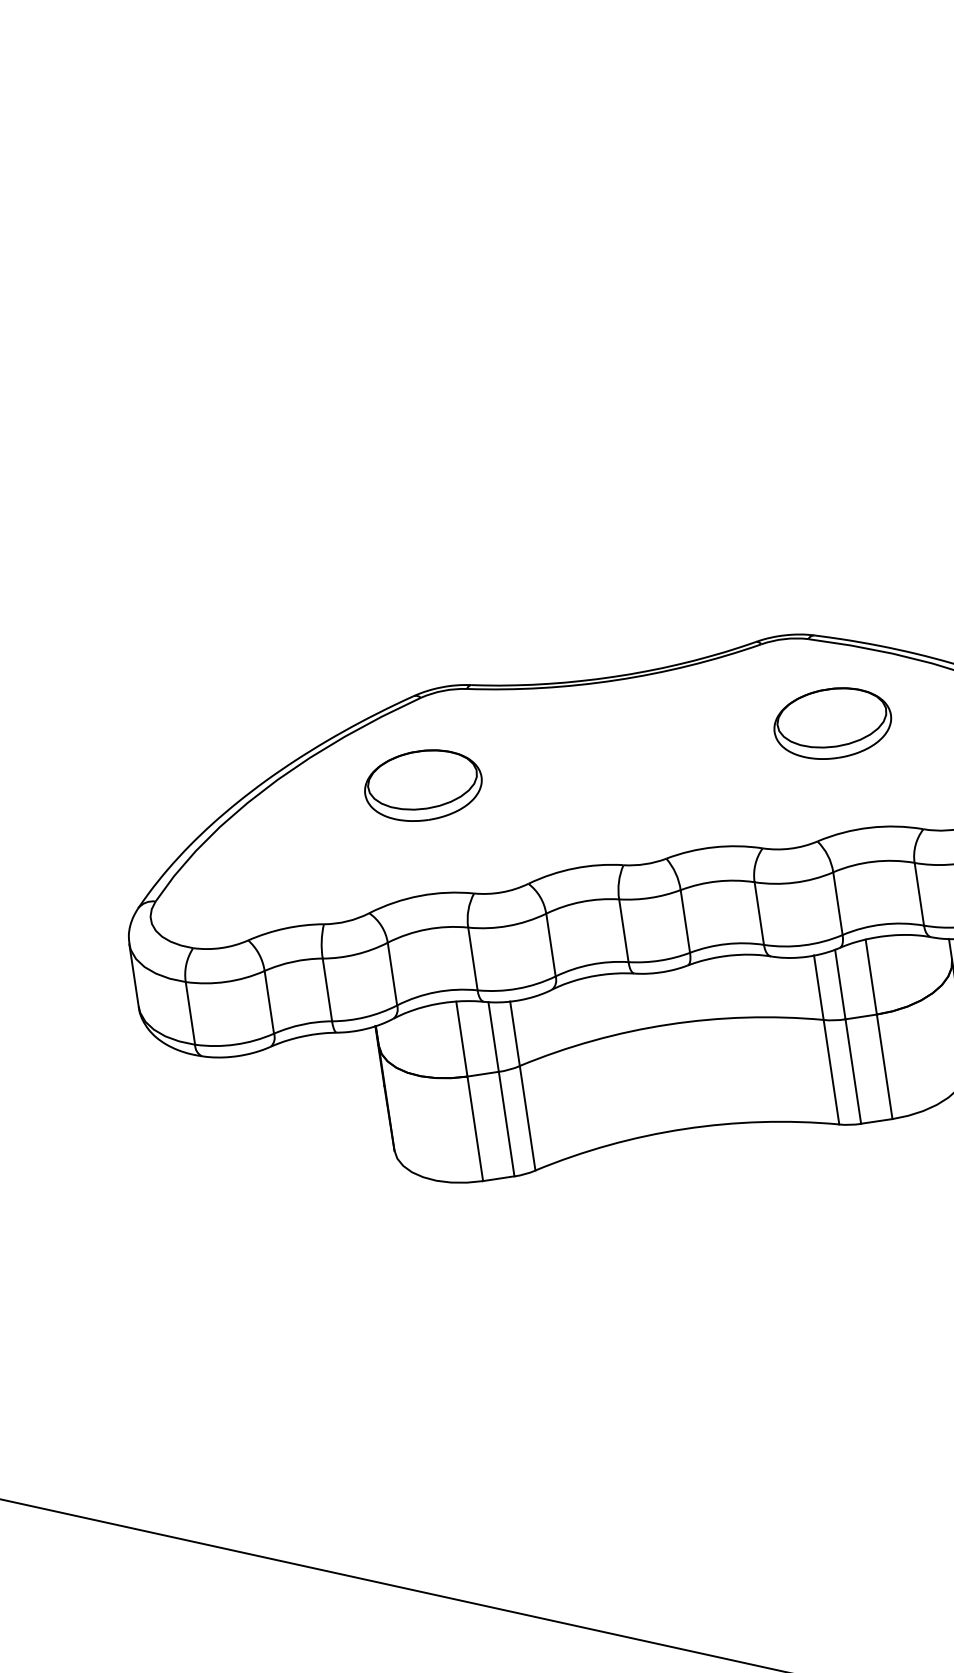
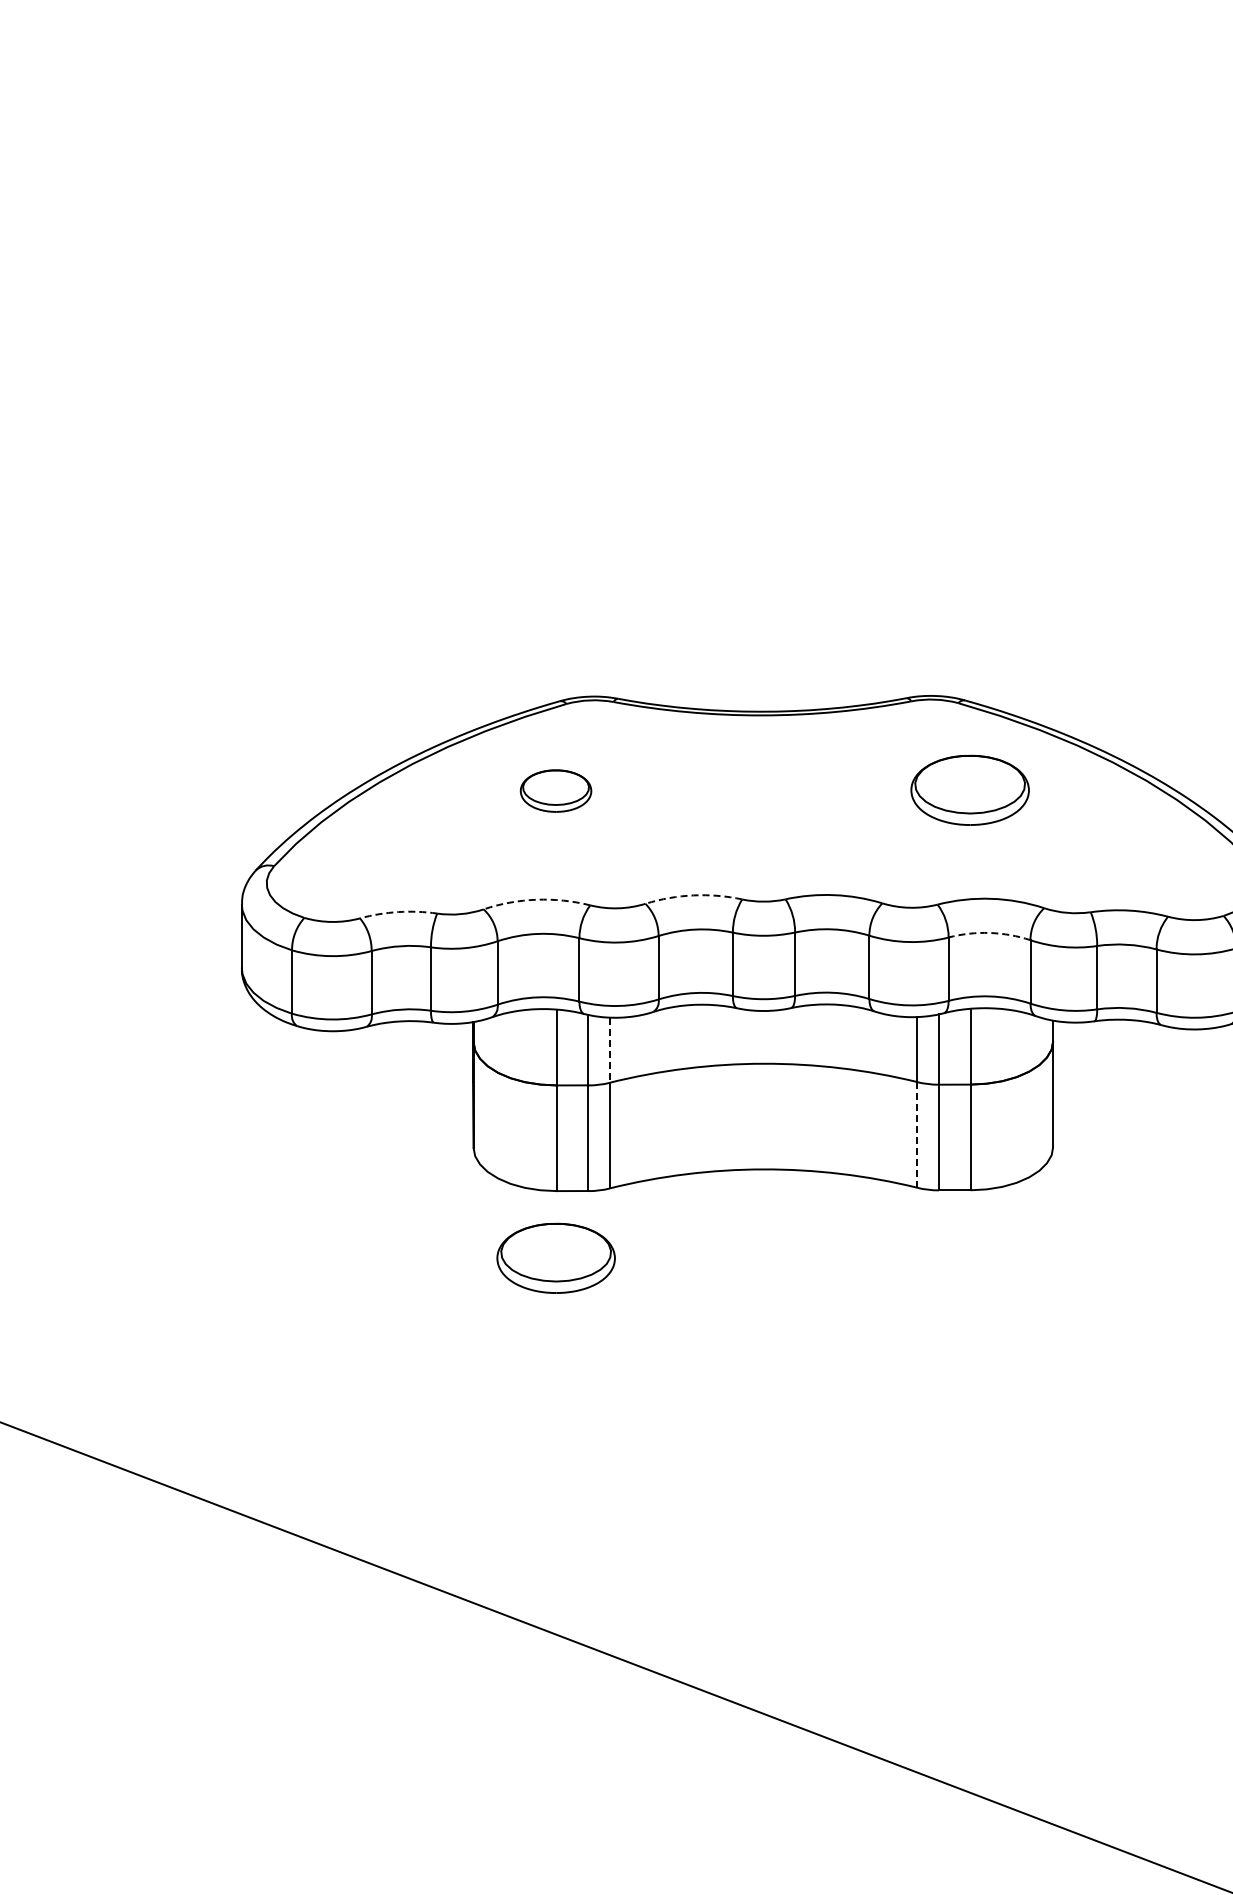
part: (422, 785) -> (555, 790), size x0.6
arc: (872, 861) -> (989, 932), solid -> dashed
arc: (574, 868) -> (693, 895), solid -> dashed
arc: (420, 895) -> (536, 899), solid -> dashed
arc: (285, 928) -> (398, 912), solid -> dashed
line: (515, 1034) -> (610, 1050), solid -> dashed
line: (831, 1071) -> (917, 1134), solid -> dashed
part: (491, 1246) -> (555, 1257), added

